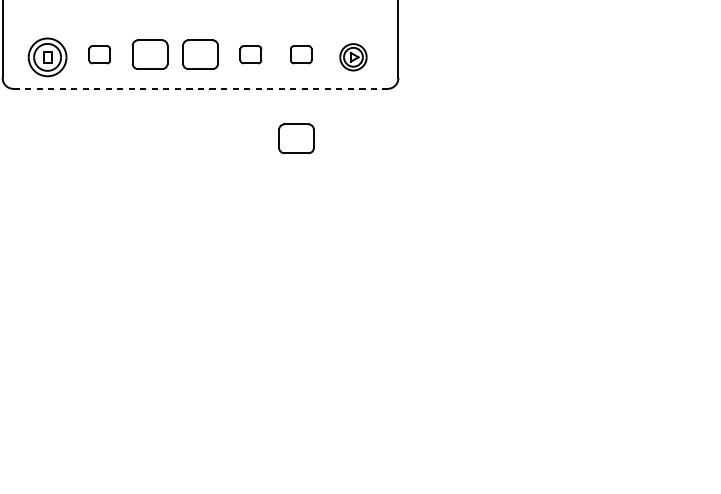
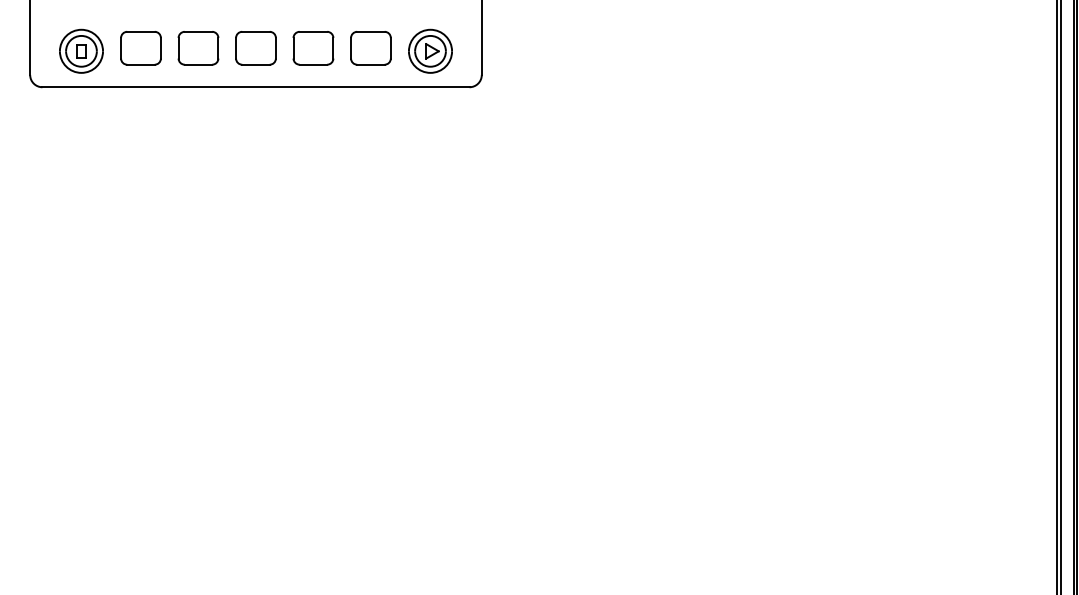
part: (99, 54) -> (140, 48), size x1.67
part: (250, 54) -> (313, 48), size x1.67
part: (300, 54) -> (370, 48), size x1.67
part: (353, 56) -> (430, 50), size x1.43
line: (200, 89) -> (255, 87), dashed -> solid
part: (296, 139) -> (365, 144), removed

